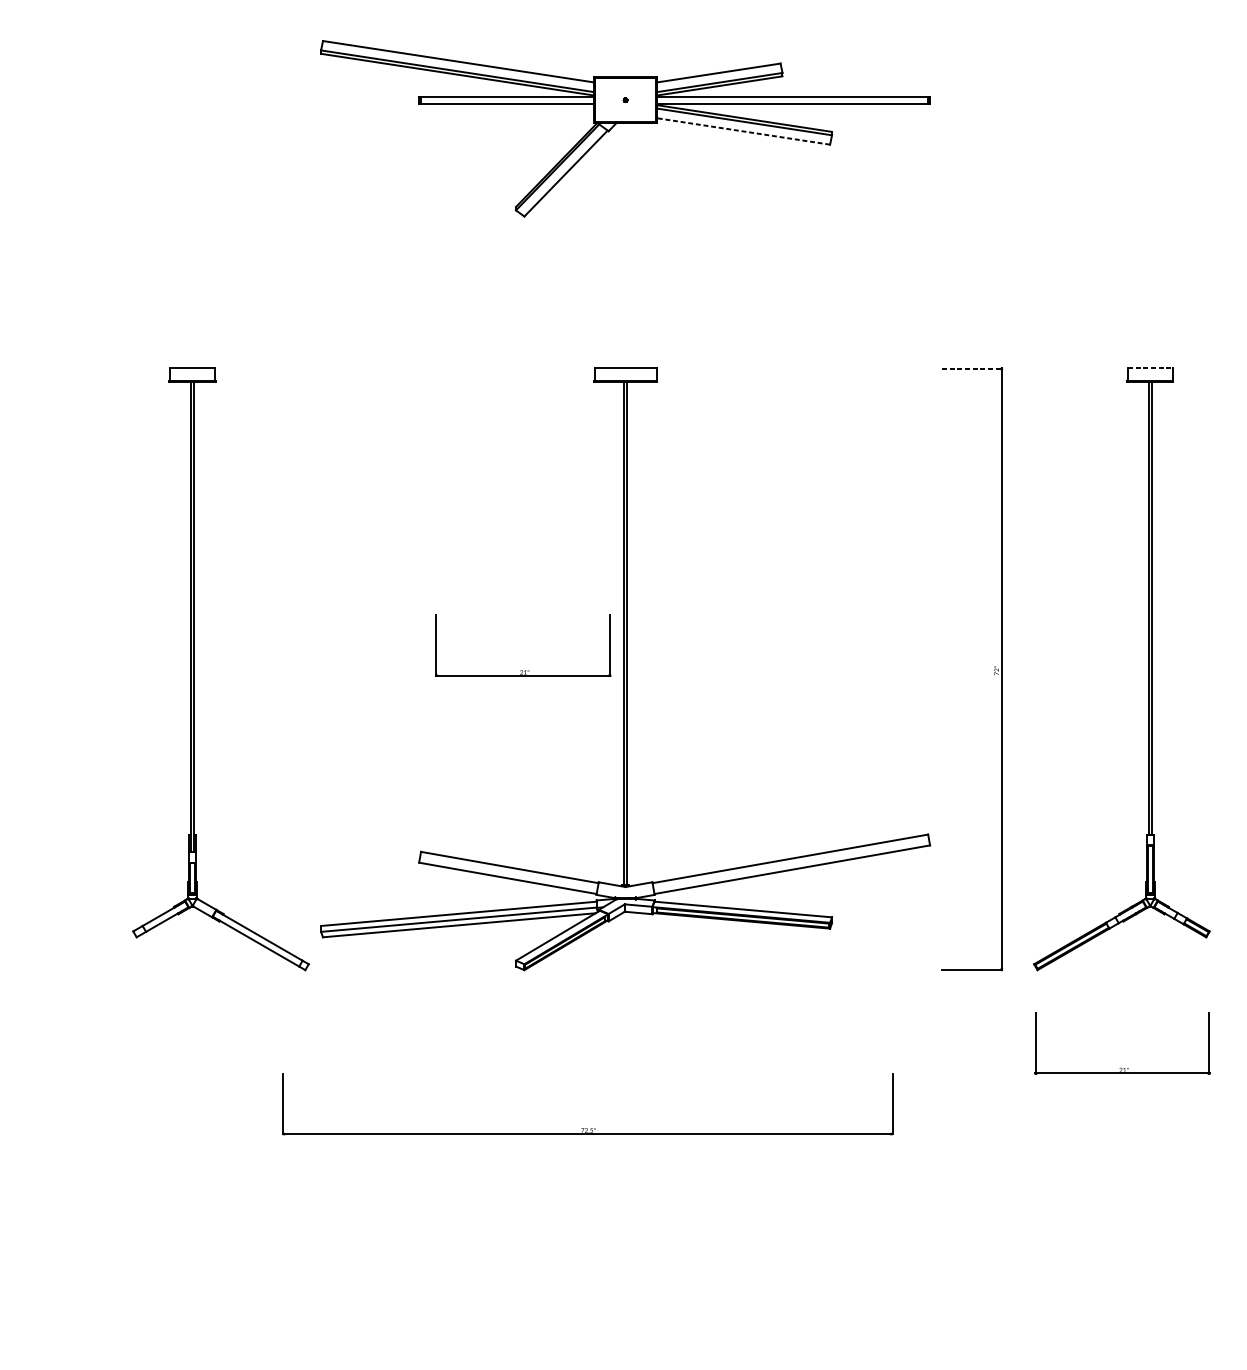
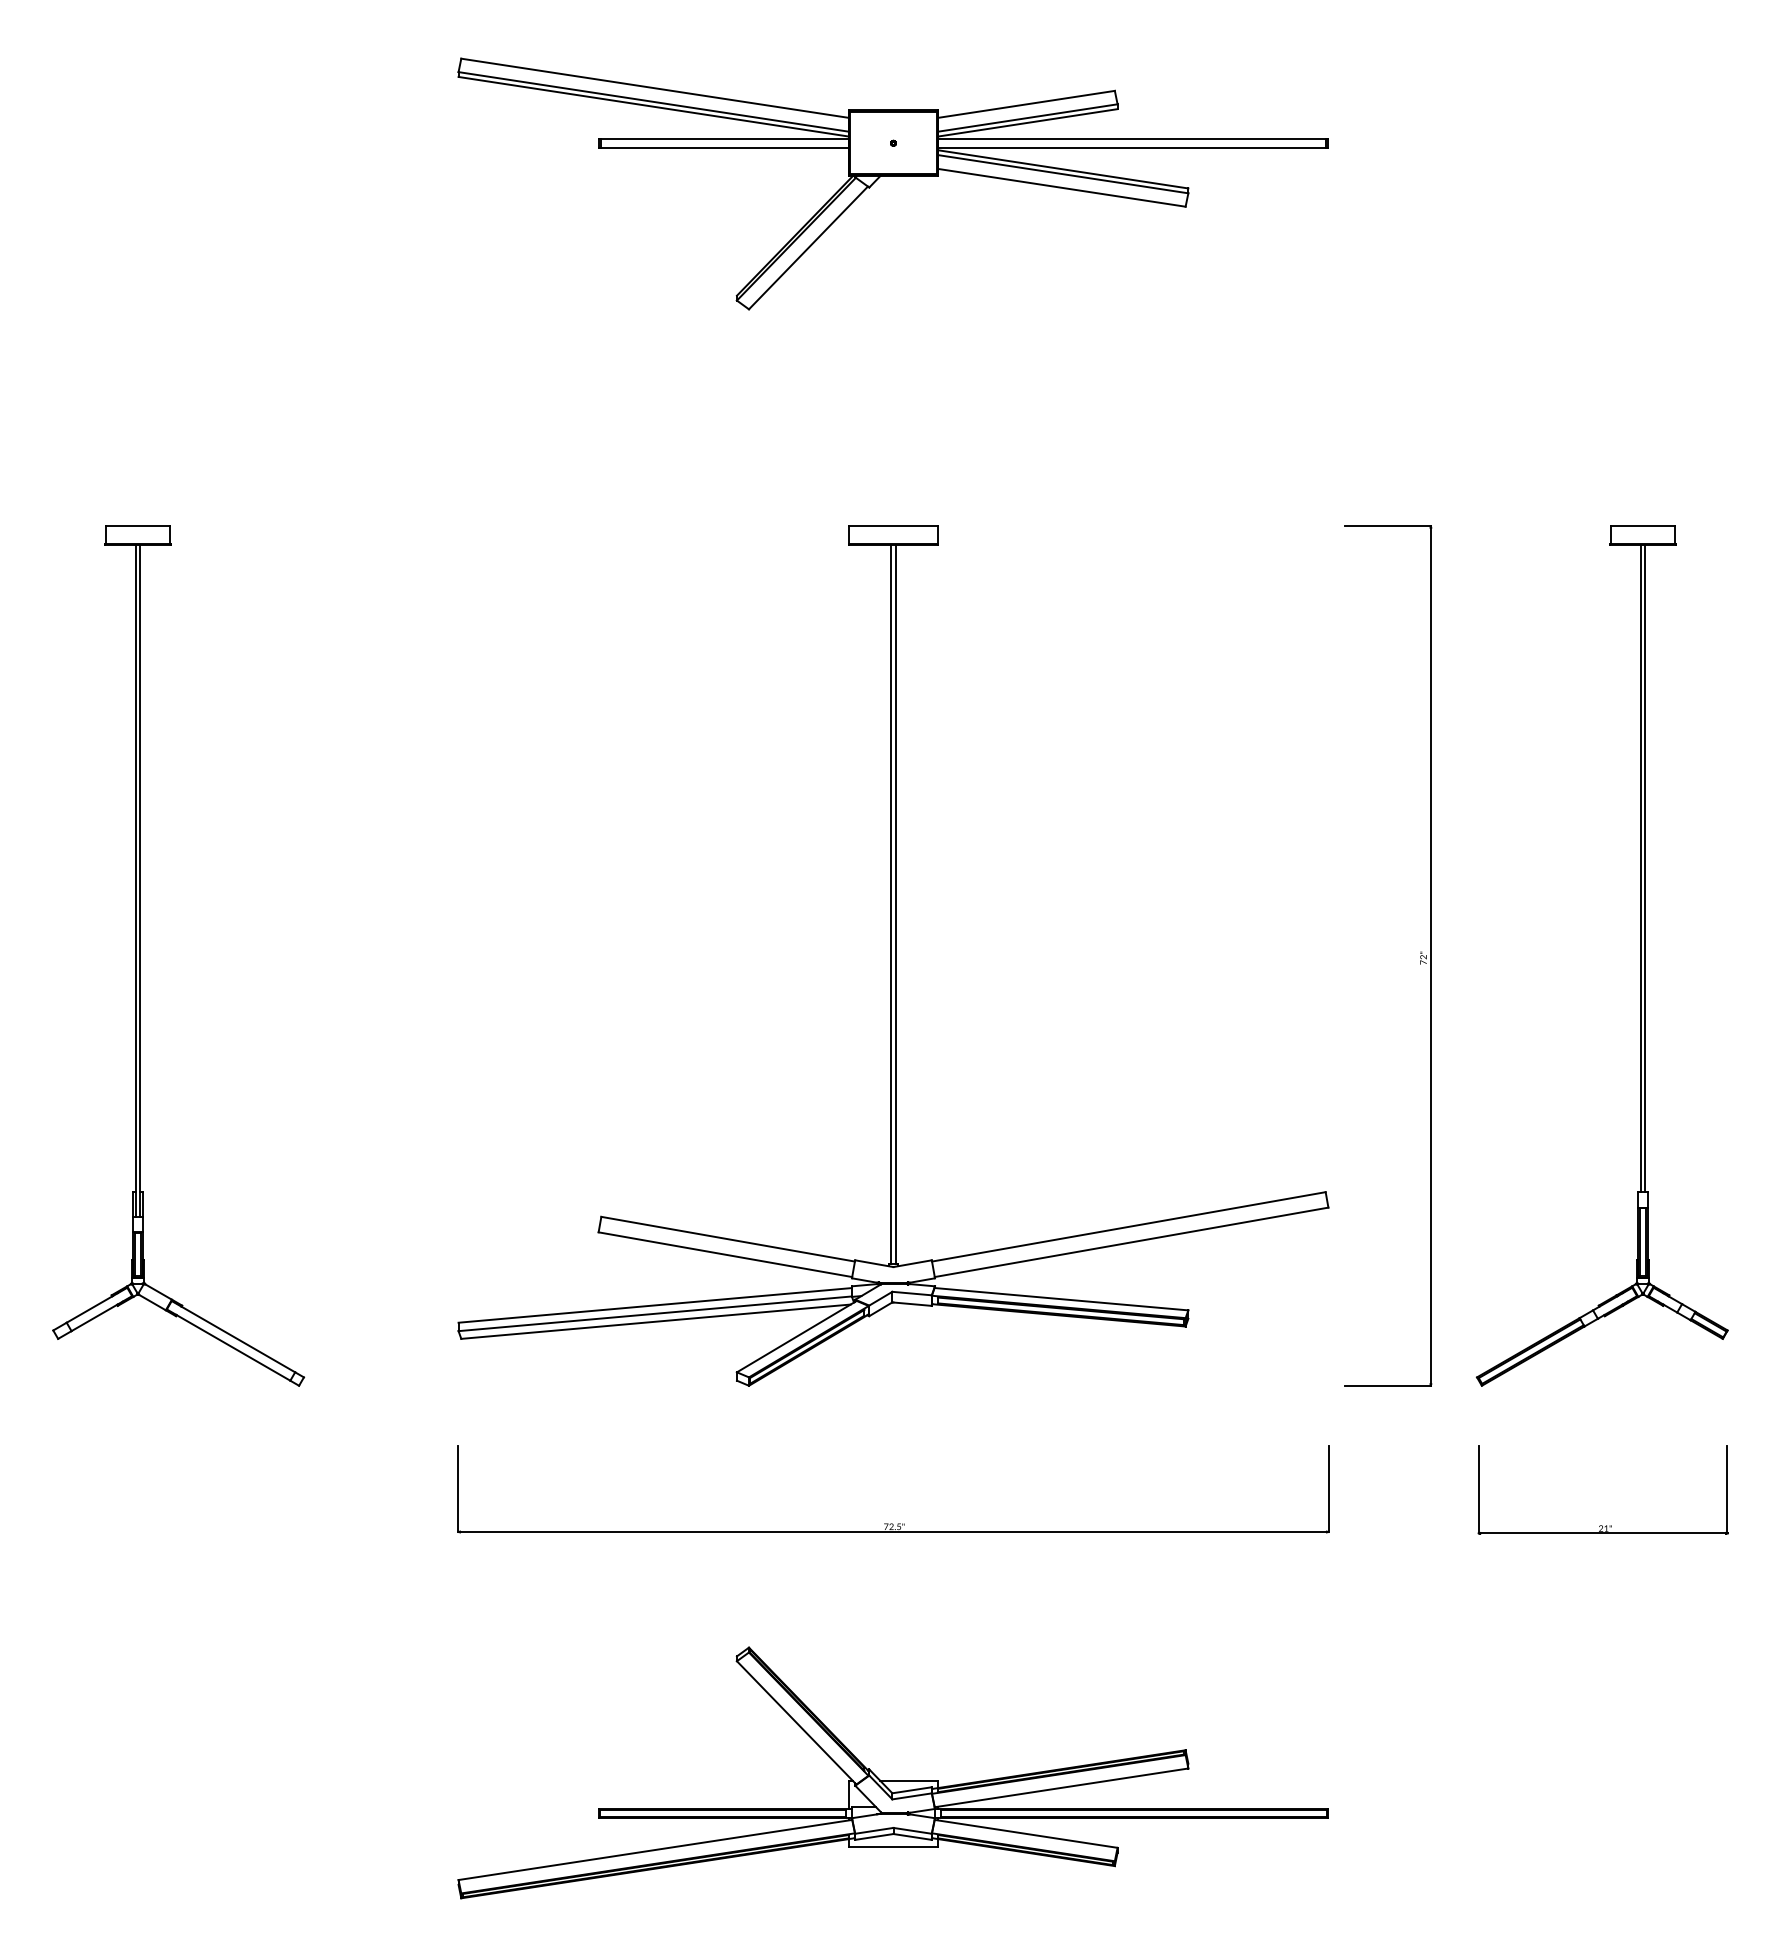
line: (743, 131) -> (1061, 187), dashed -> solid
line: (972, 368) -> (1388, 526), dashed -> solid
line: (1150, 368) -> (1643, 526), dashed -> solid
part: (194, 668) -> (140, 955), moved
part: (522, 670) -> (746, 957), removed
part: (587, 1128) -> (892, 1523), moved
part: (624, 1246) -> (892, 1780), added

